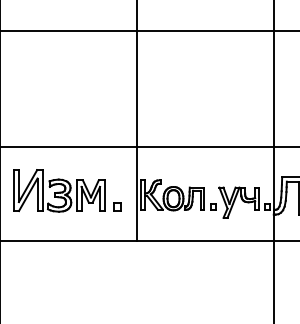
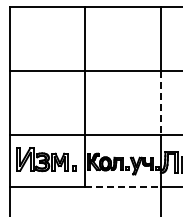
line: (273, 89) -> (160, 103), solid -> dashed
line: (206, 241) -> (123, 187), solid -> dashed

